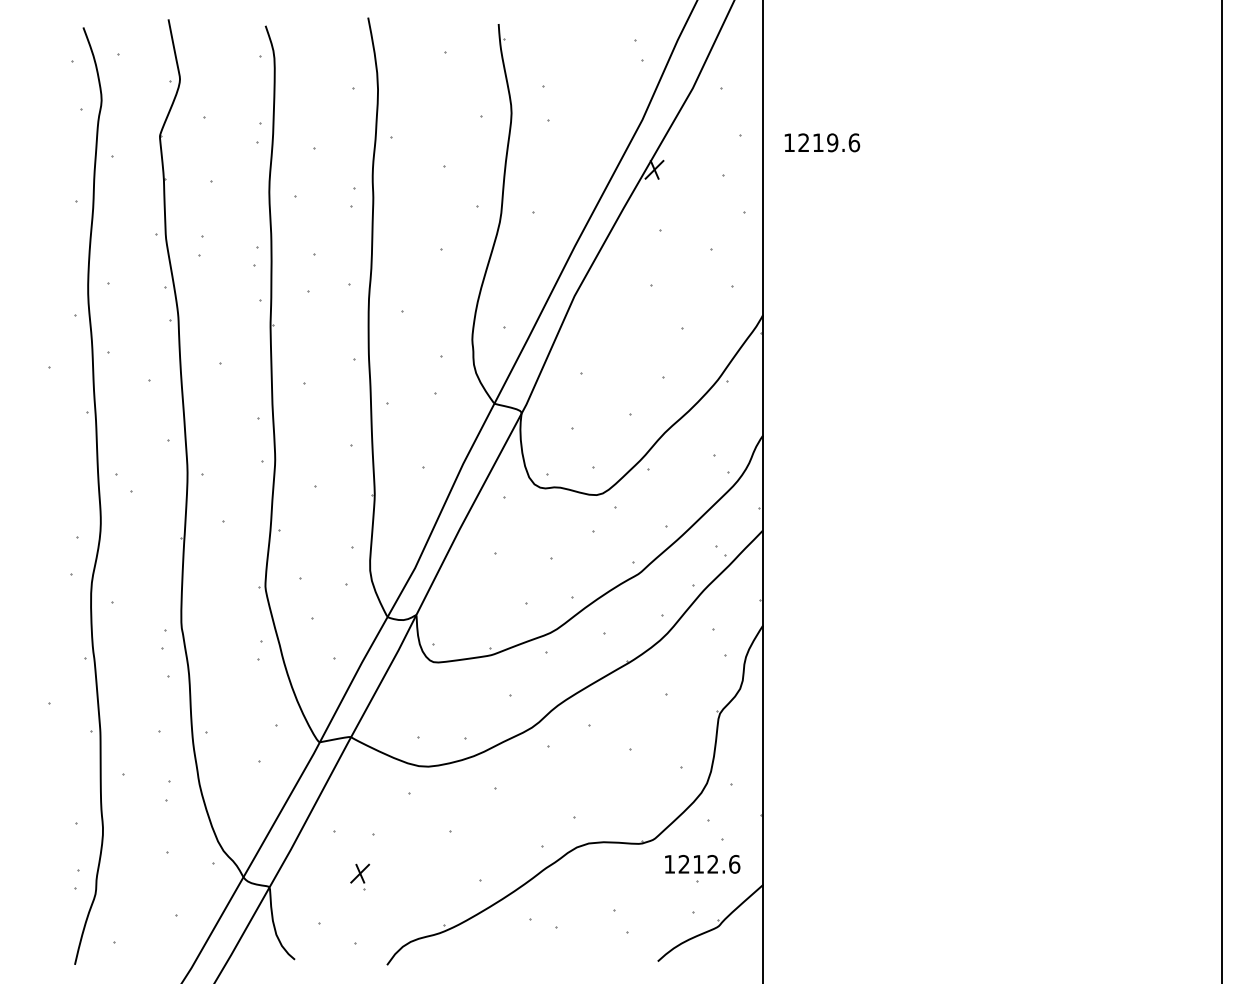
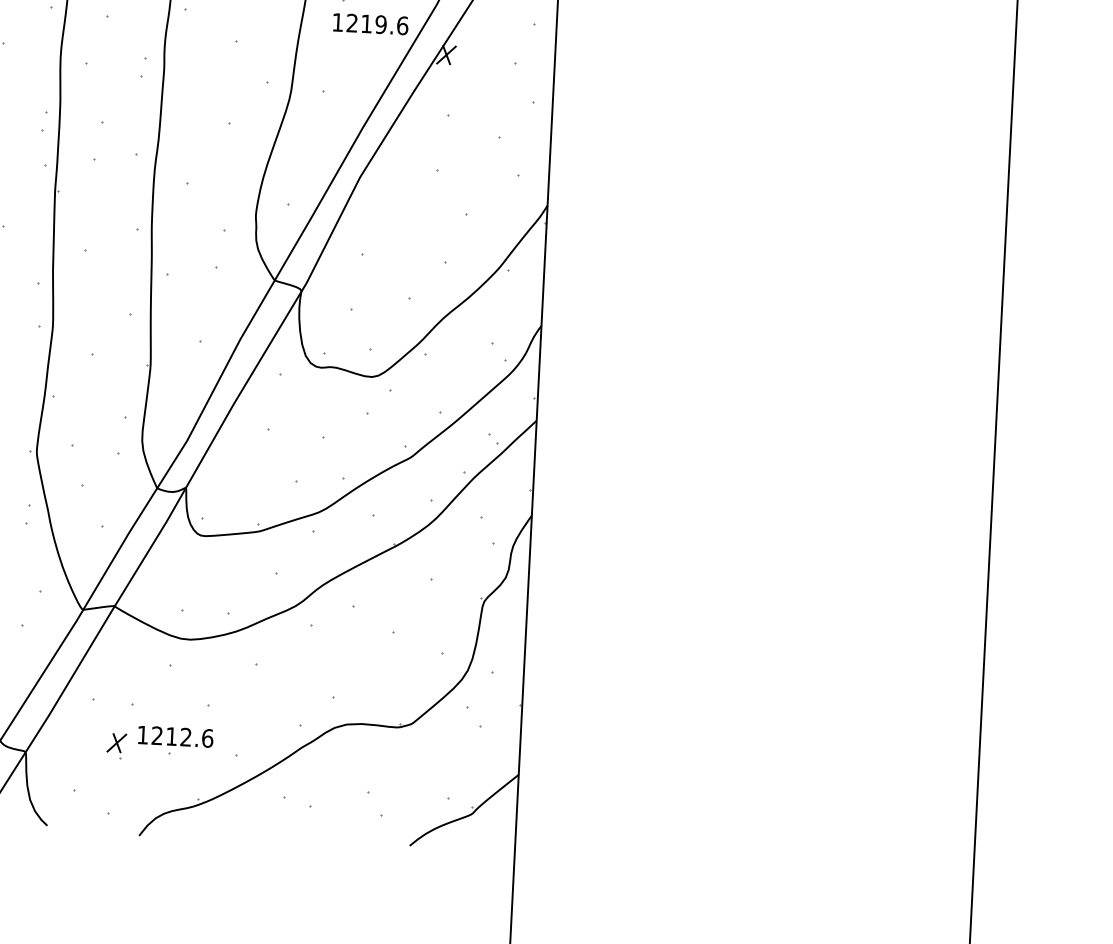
text: (822, 142) -> (370, 23), moved
part: (702, 868) -> (175, 740), moved

